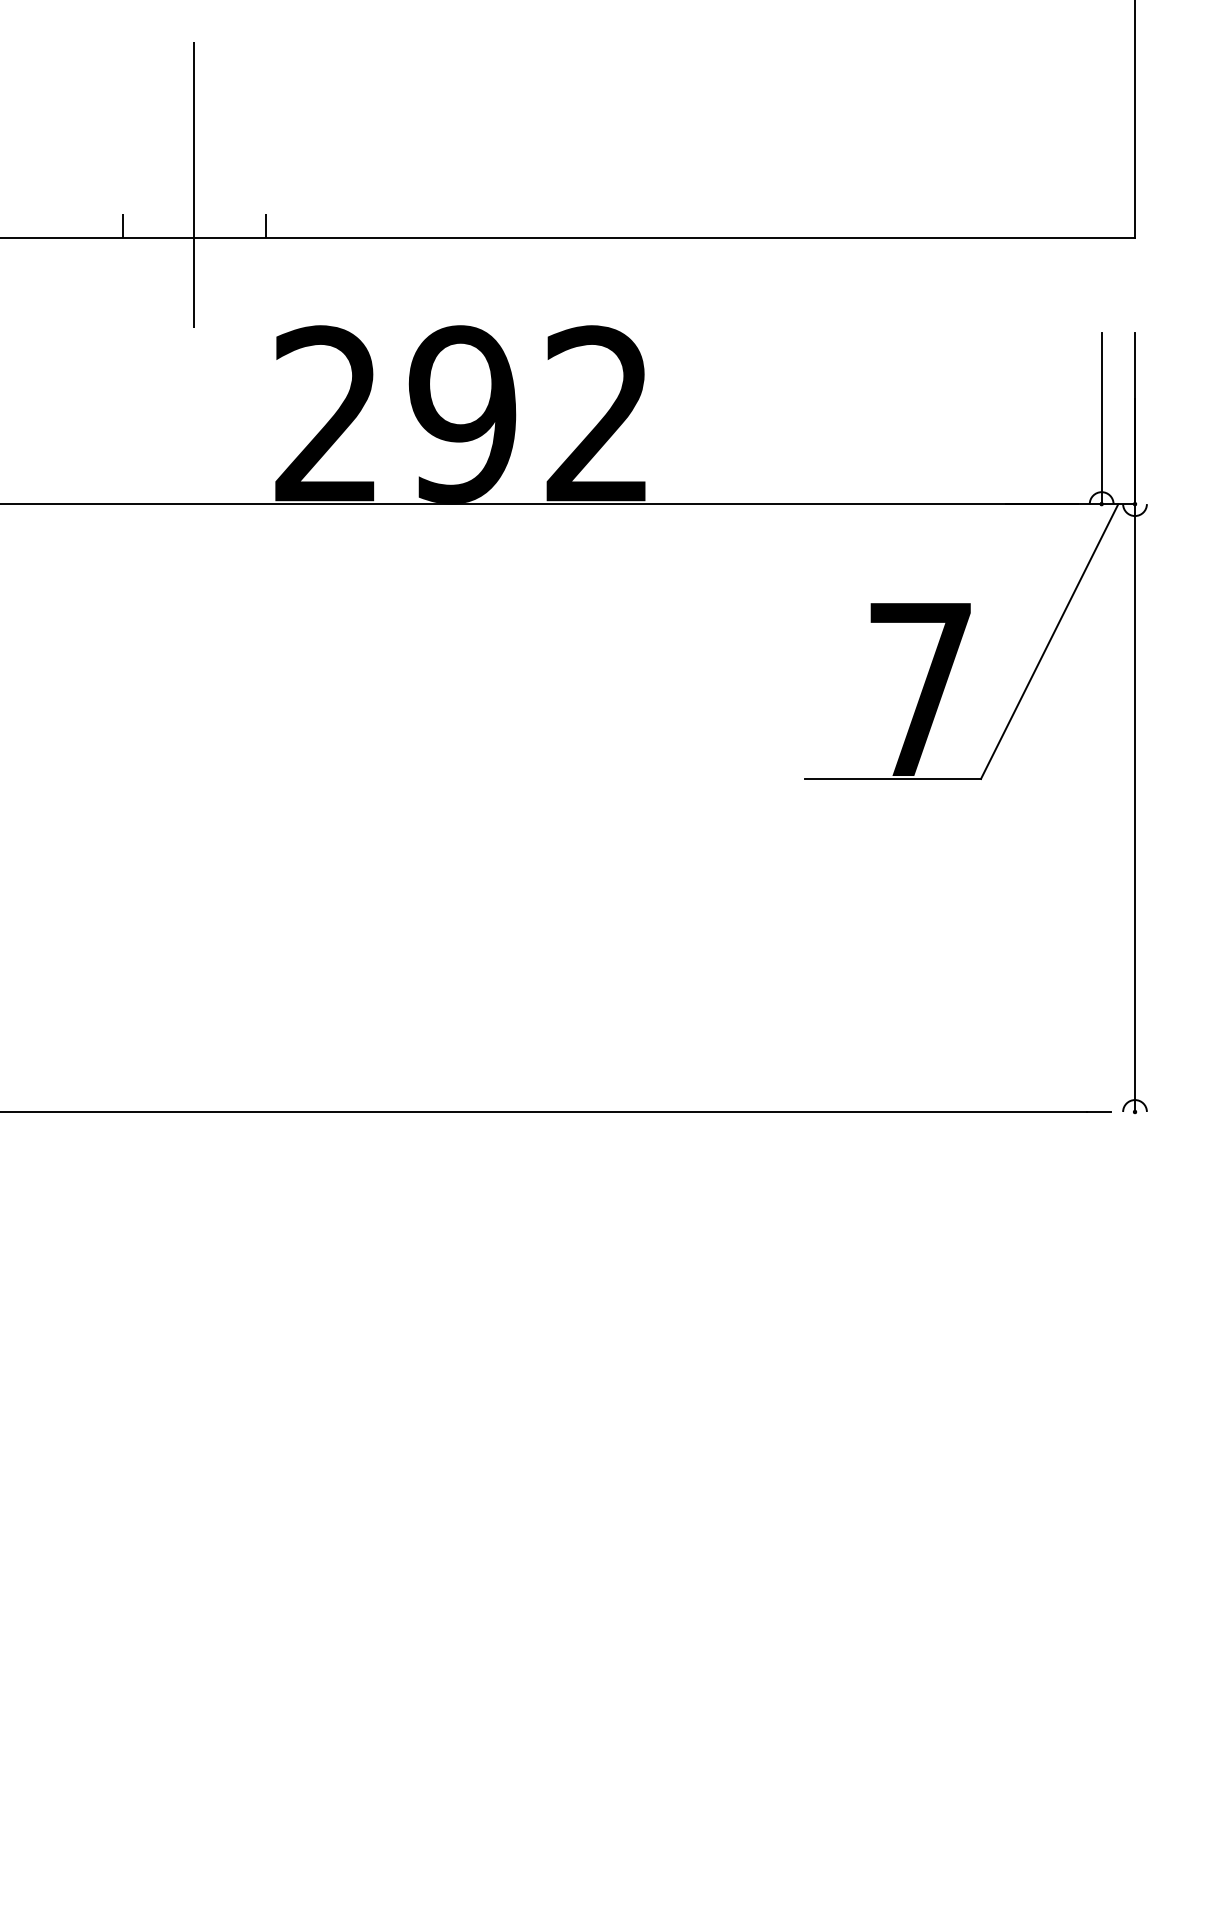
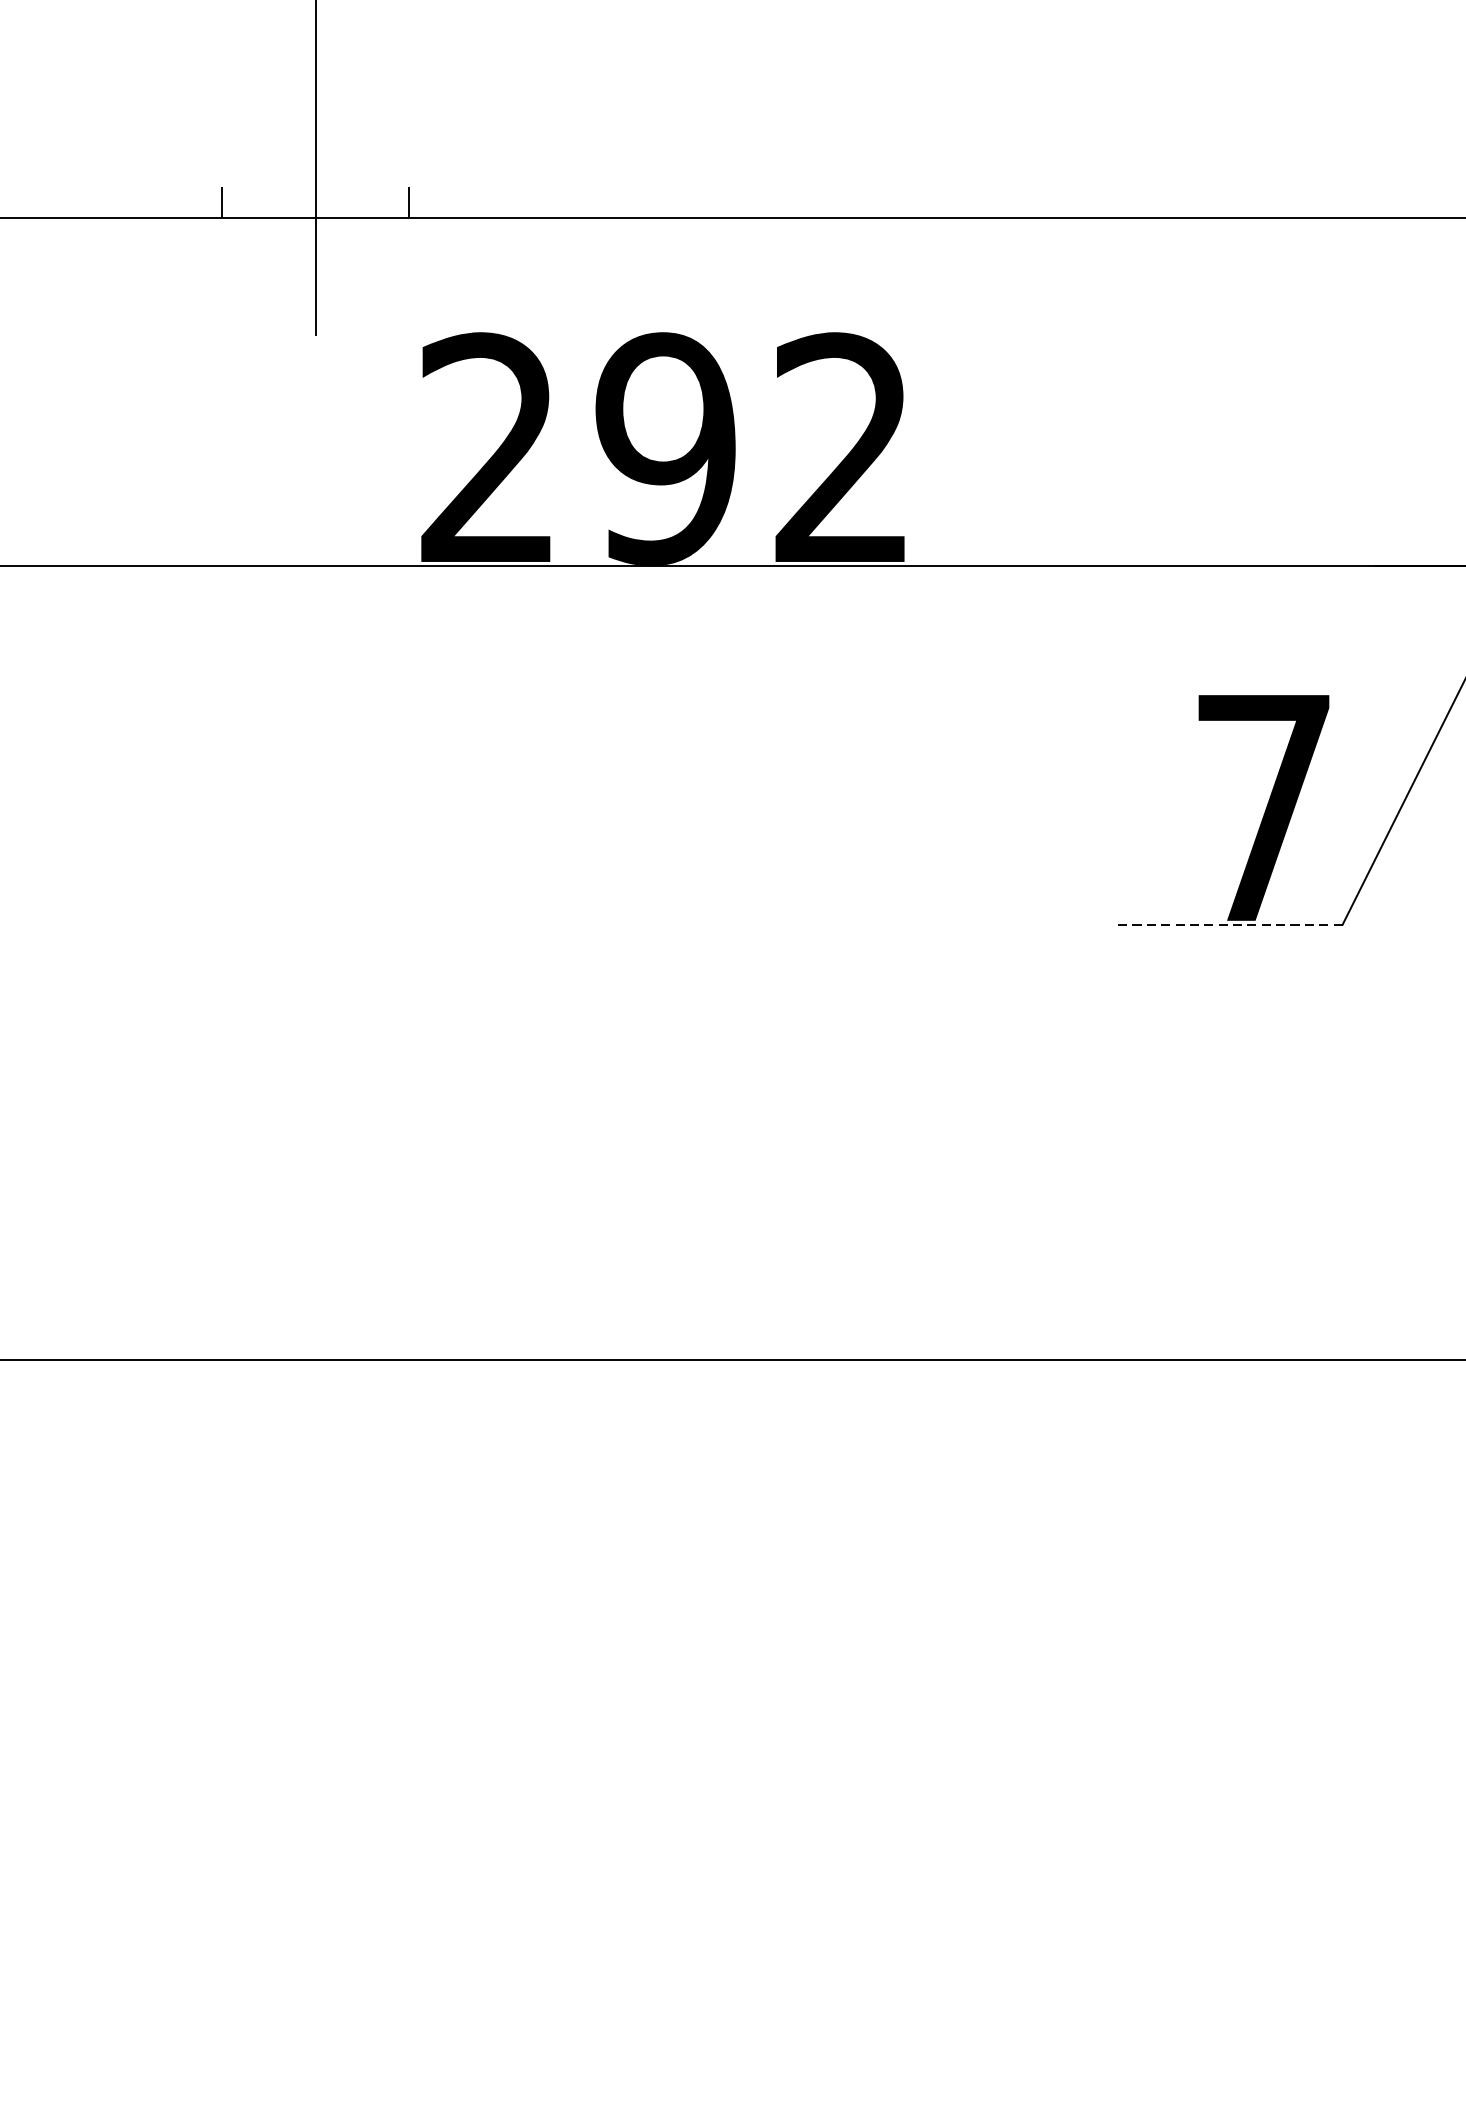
line: (893, 778) -> (1228, 924), solid -> dashed

